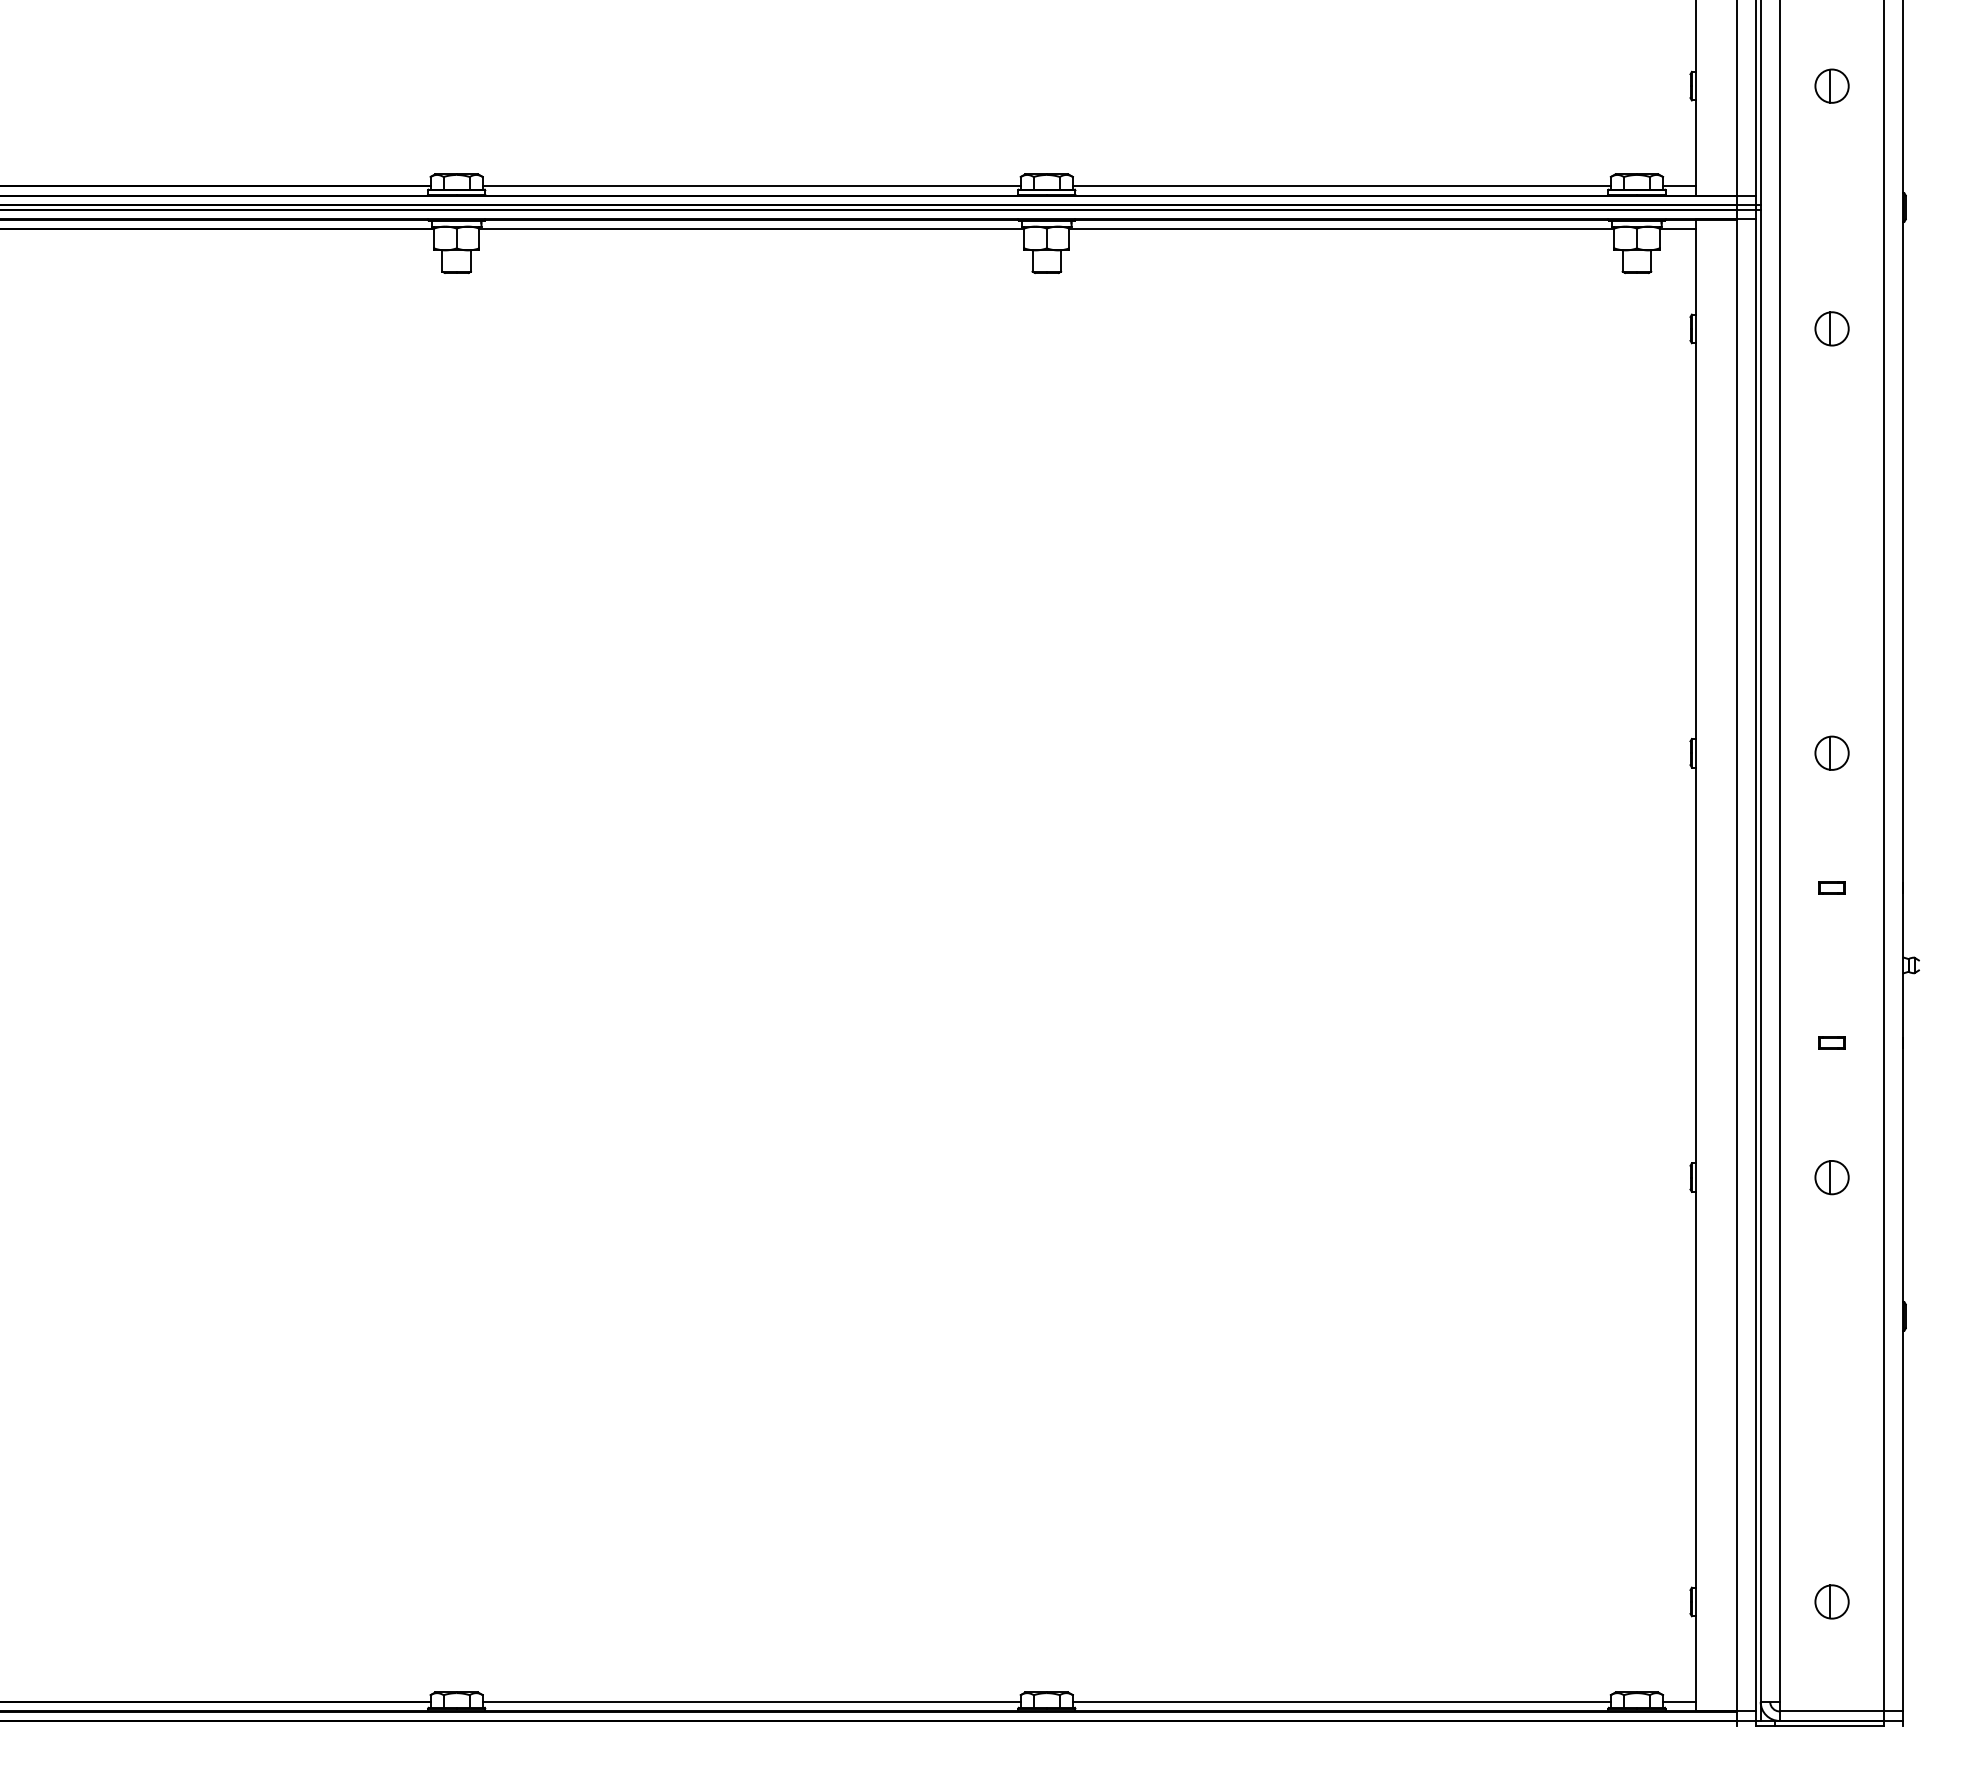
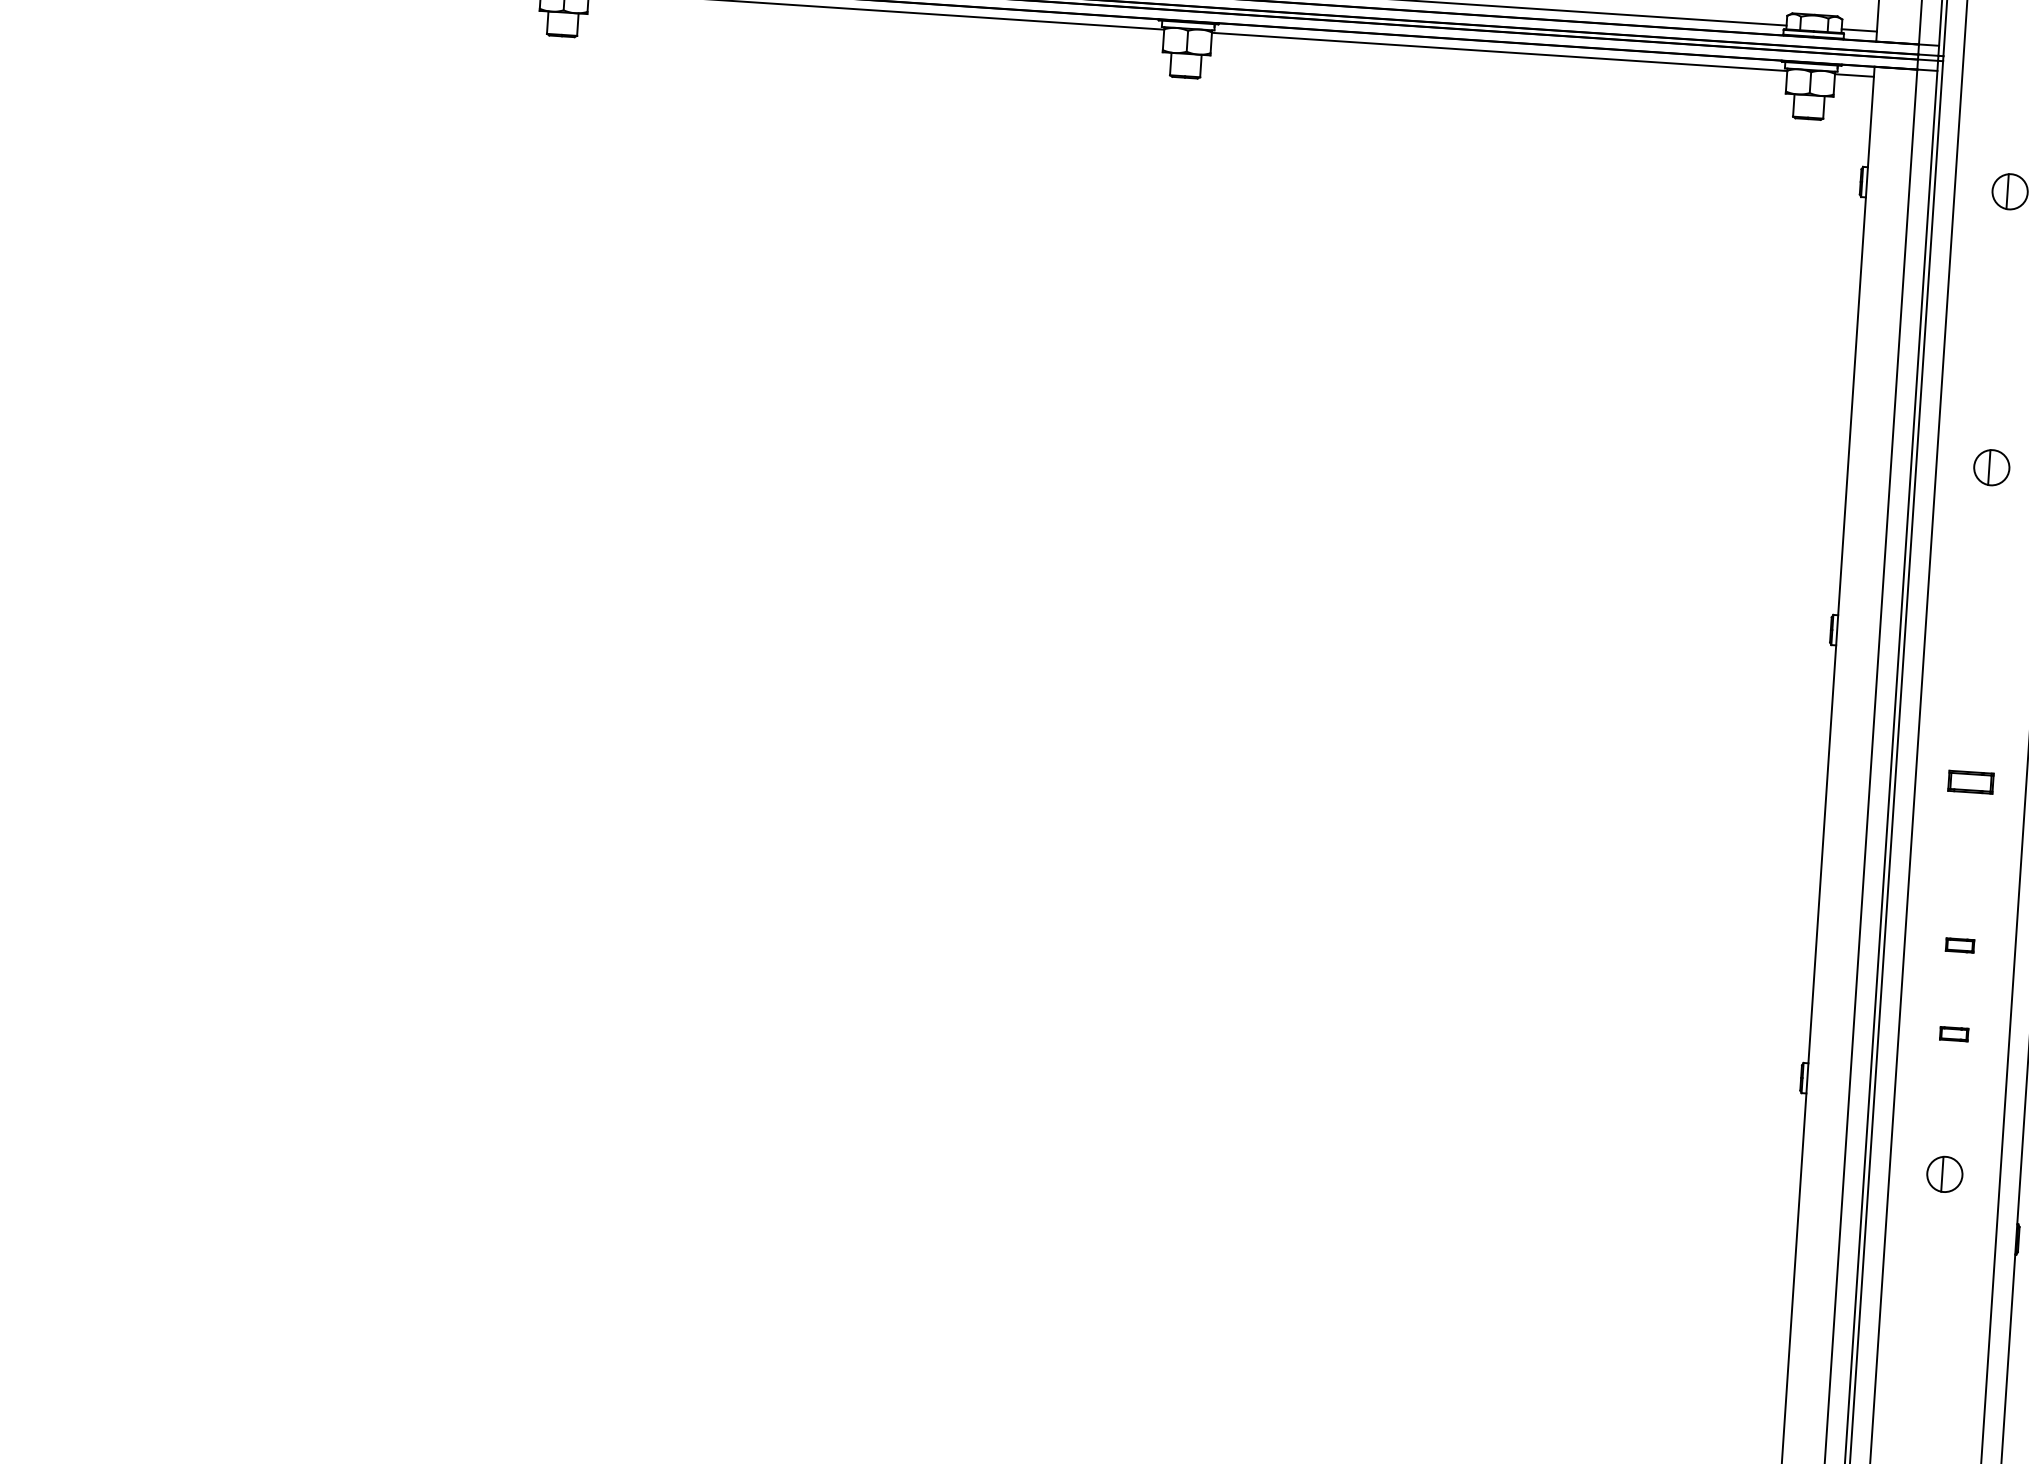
part: (1831, 752) -> (1991, 466), moved
part: (1831, 887) -> (1970, 781), size x1.6
part: (1831, 1126) -> (1953, 1033), added
part: (1831, 1177) -> (1944, 1174), moved

